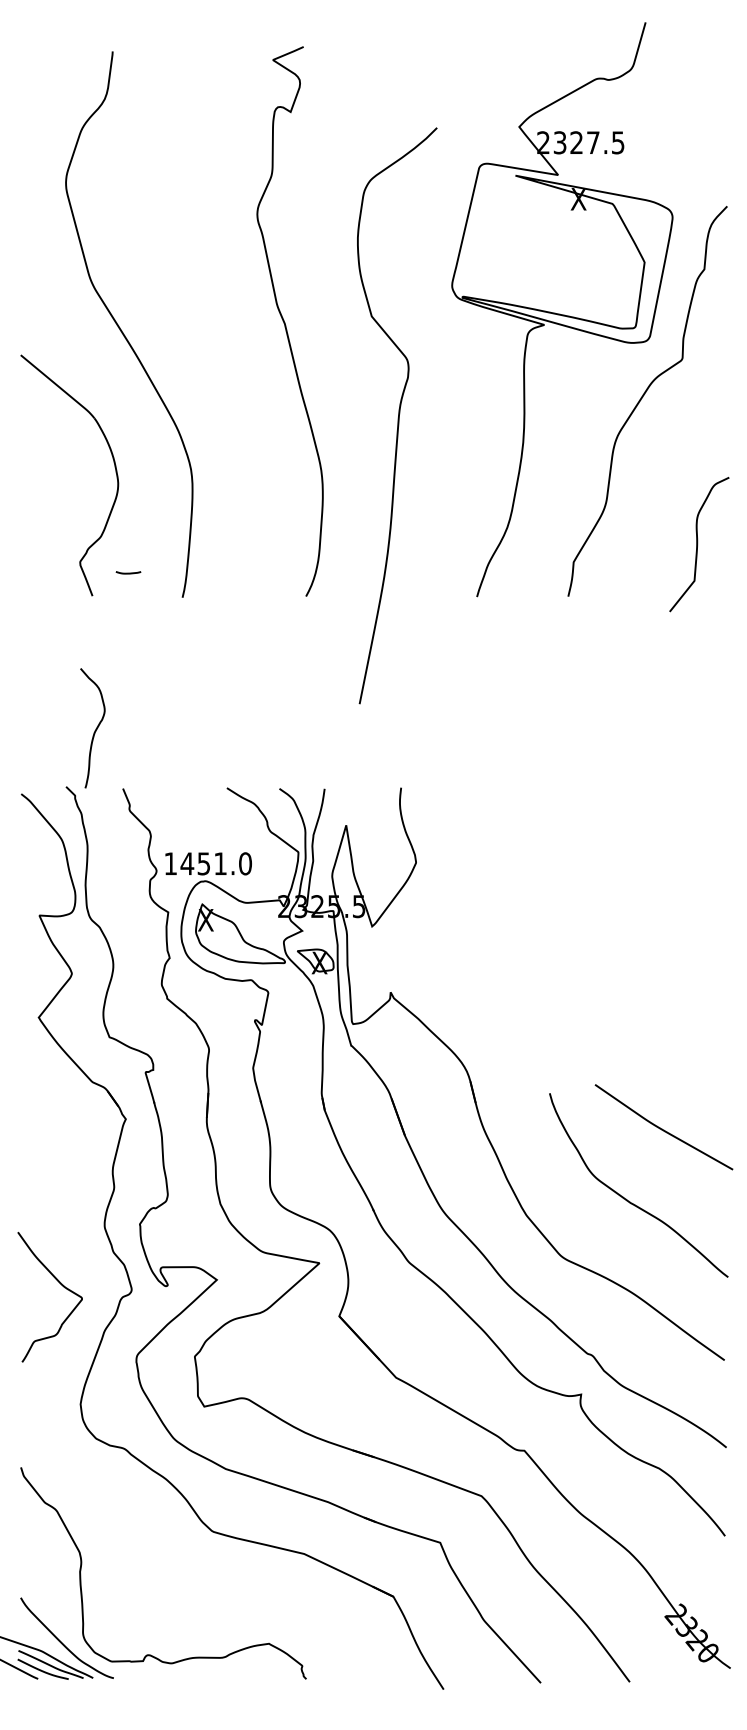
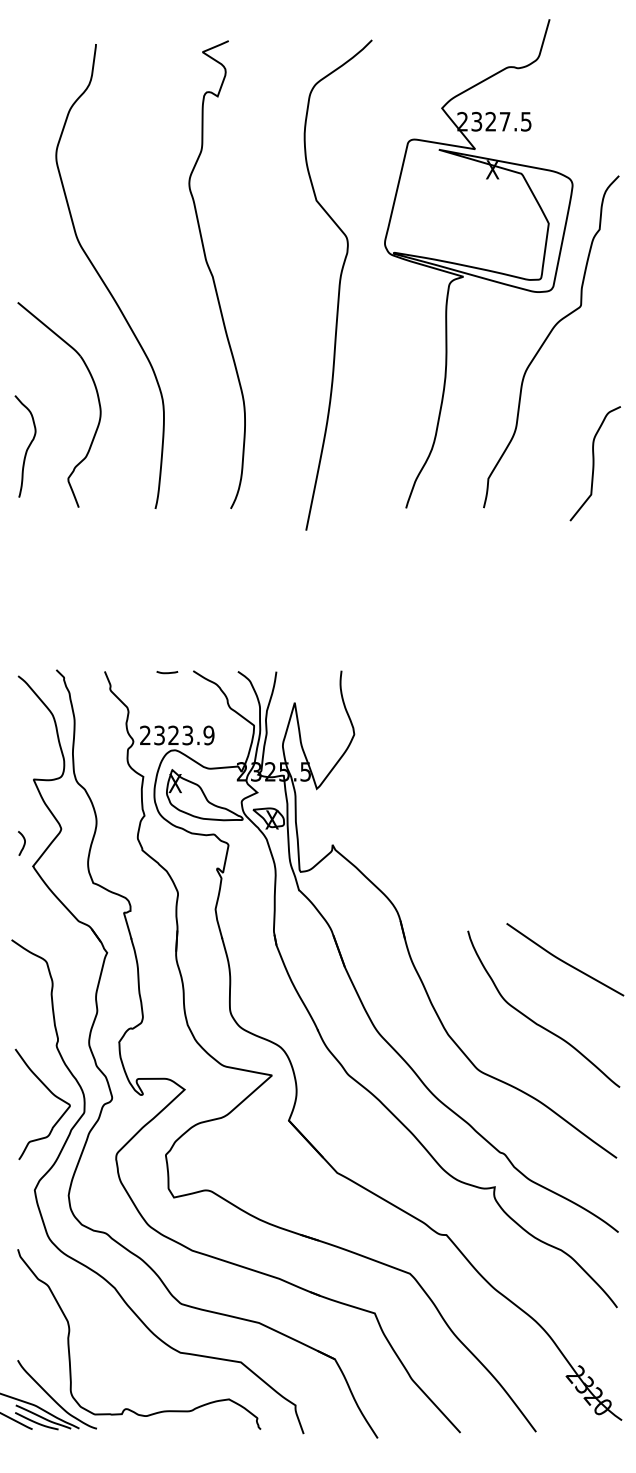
curve: (285, 322) -> (213, 275), moved
curve: (398, 415) -> (339, 284), moved
line: (128, 572) -> (167, 672), moved
curve: (94, 730) -> (26, 448), moved
text: (207, 863) -> (176, 735), 1451.0 -> 2323.9
curve: (27, 992) -> (23, 845), added
curve: (79, 1339) -> (67, 1140), added

